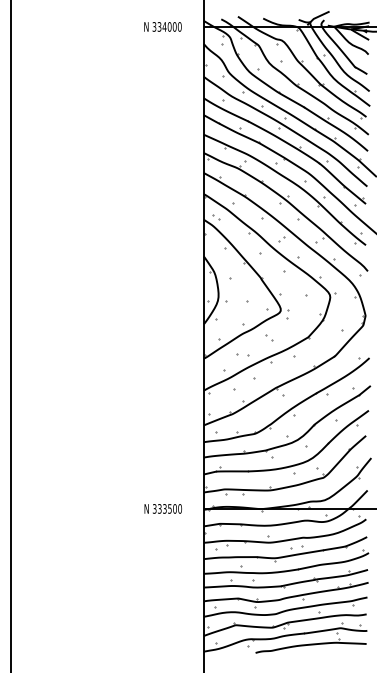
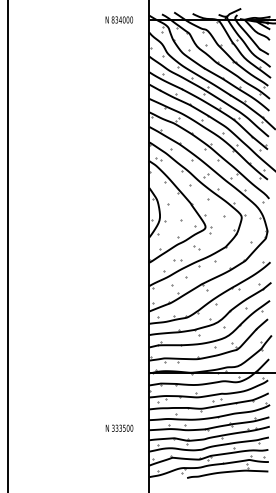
text: (154, 26) -> (113, 19), 334000 -> 834000
text: (162, 508) -> (118, 427), moved

